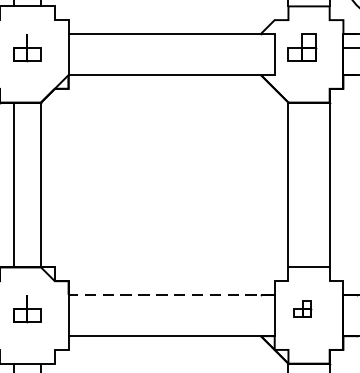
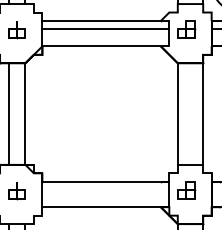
line: (171, 47) -> (105, 29), added
line: (171, 294) -> (105, 181), dashed -> solid
part: (302, 309) -> (186, 190), size x1.67

